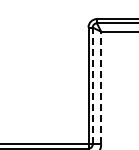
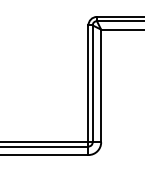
line: (92, 85) -> (92, 83), dashed -> solid
line: (101, 87) -> (101, 85), dashed -> solid

